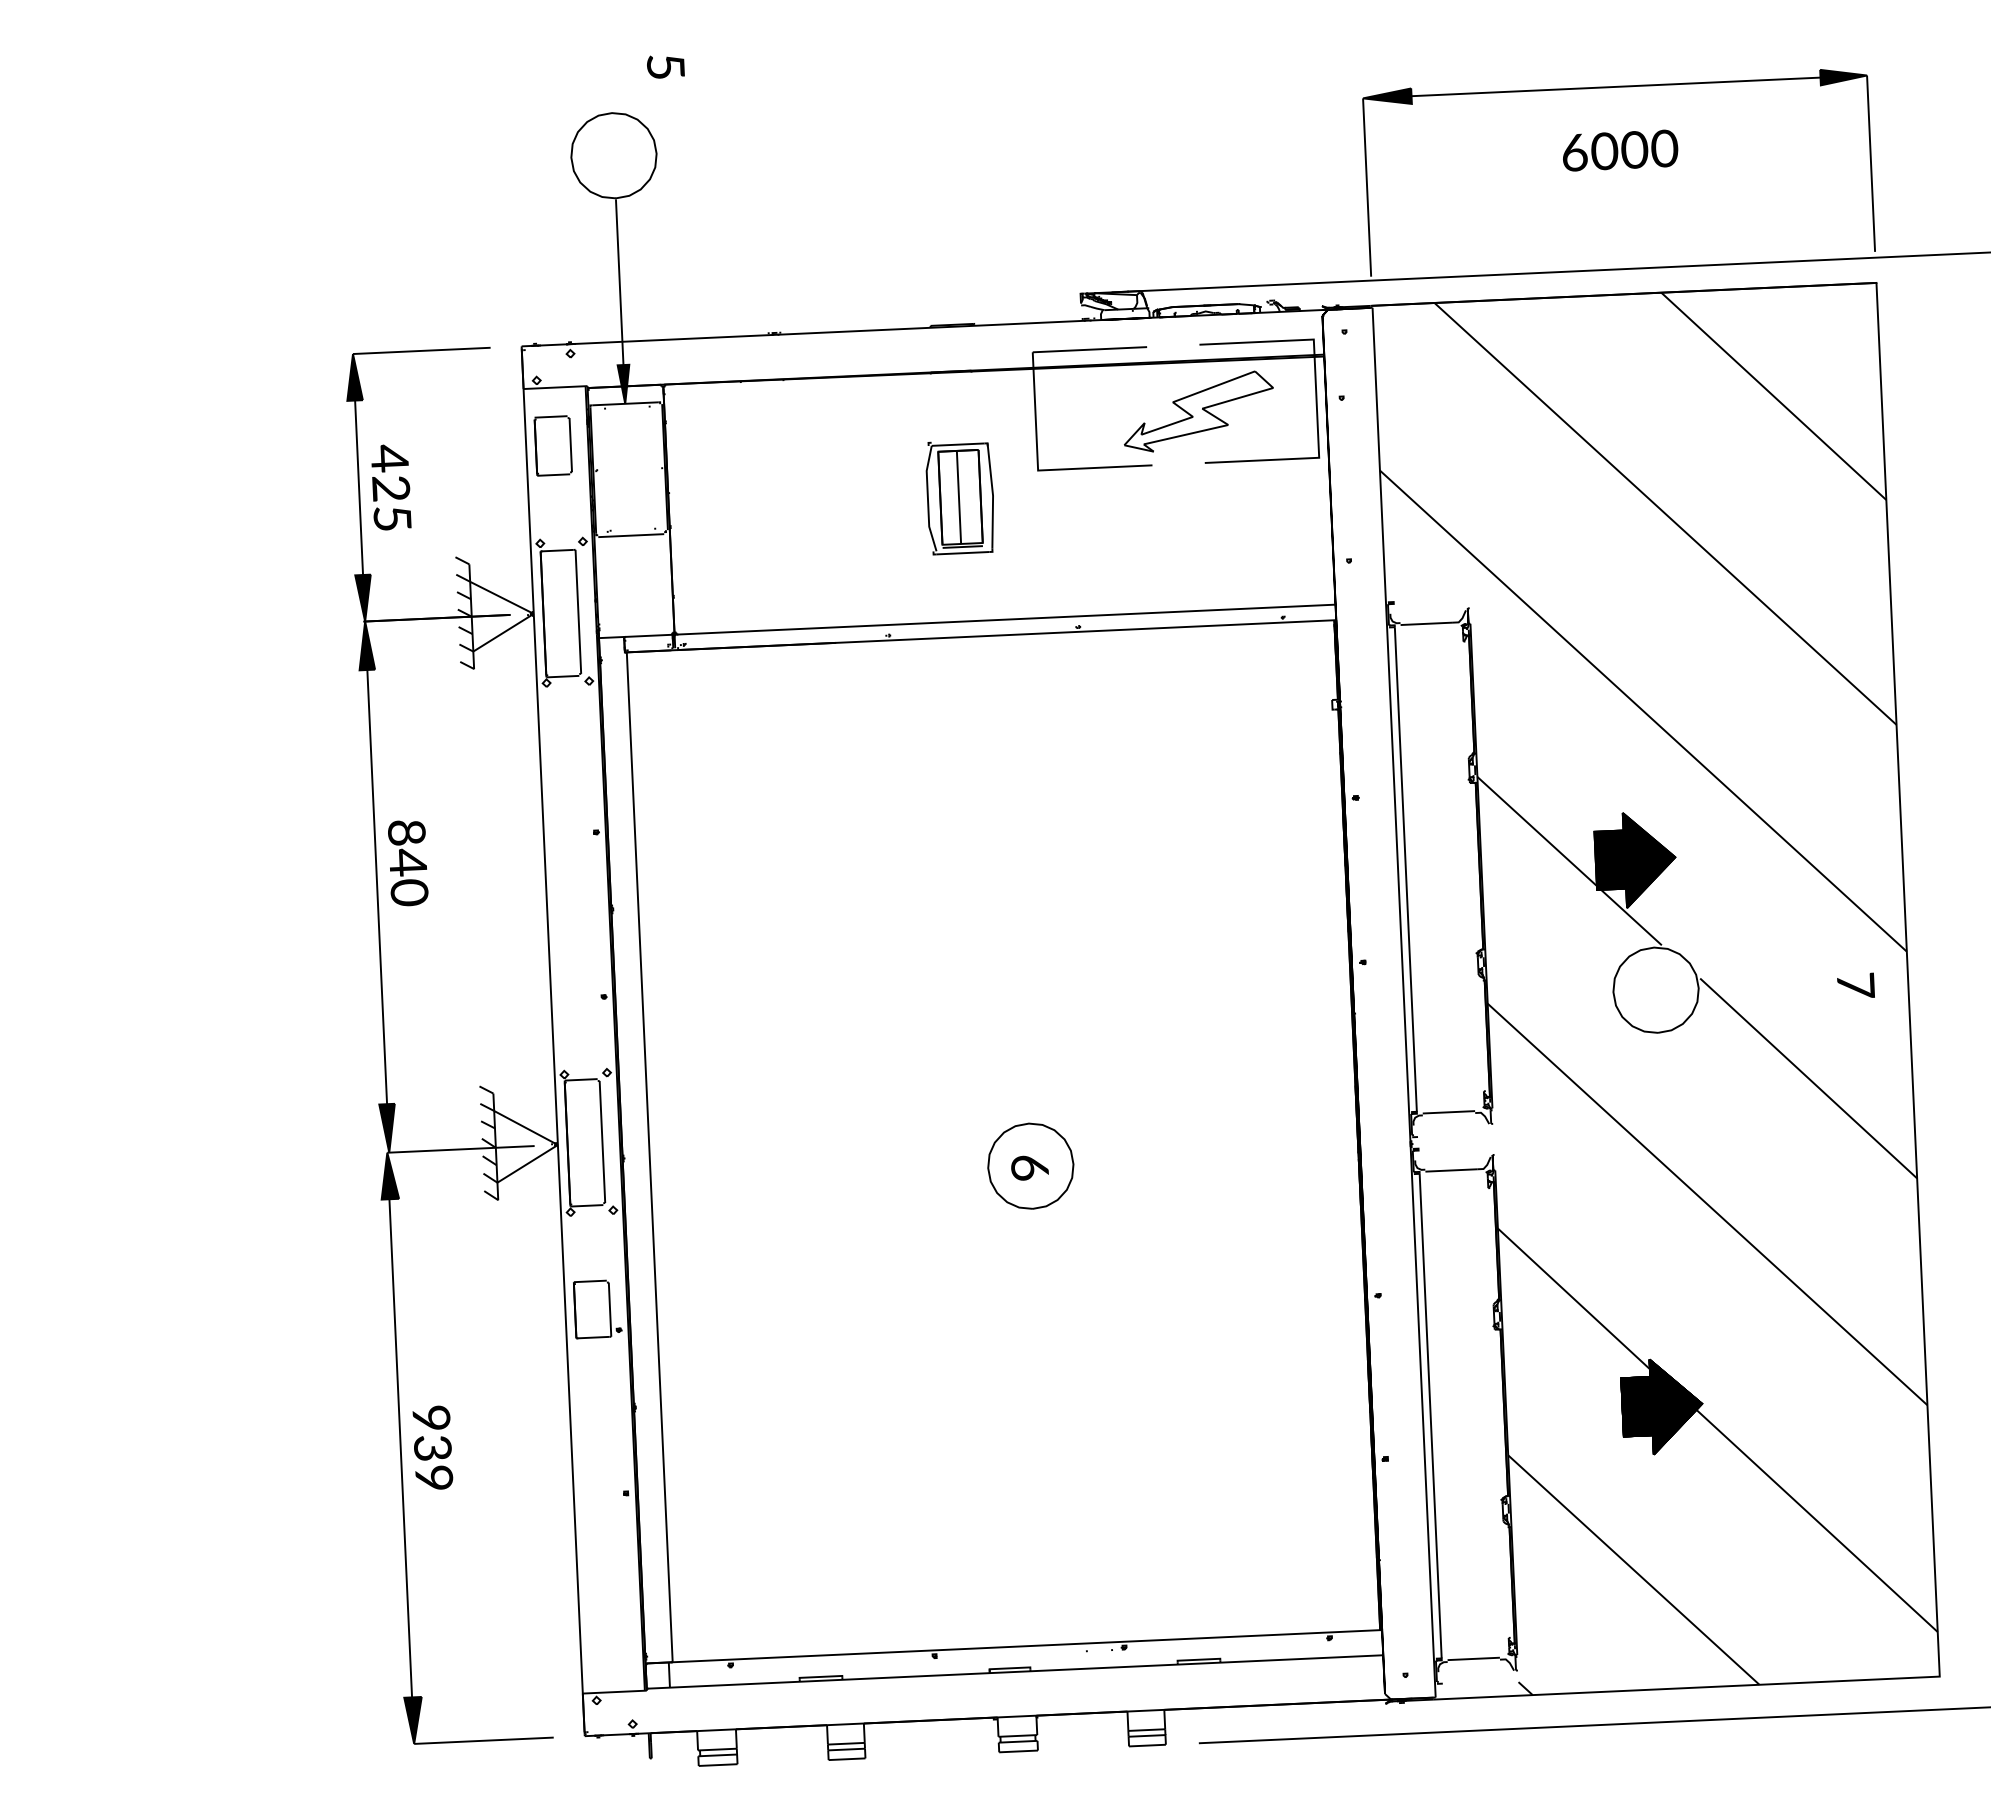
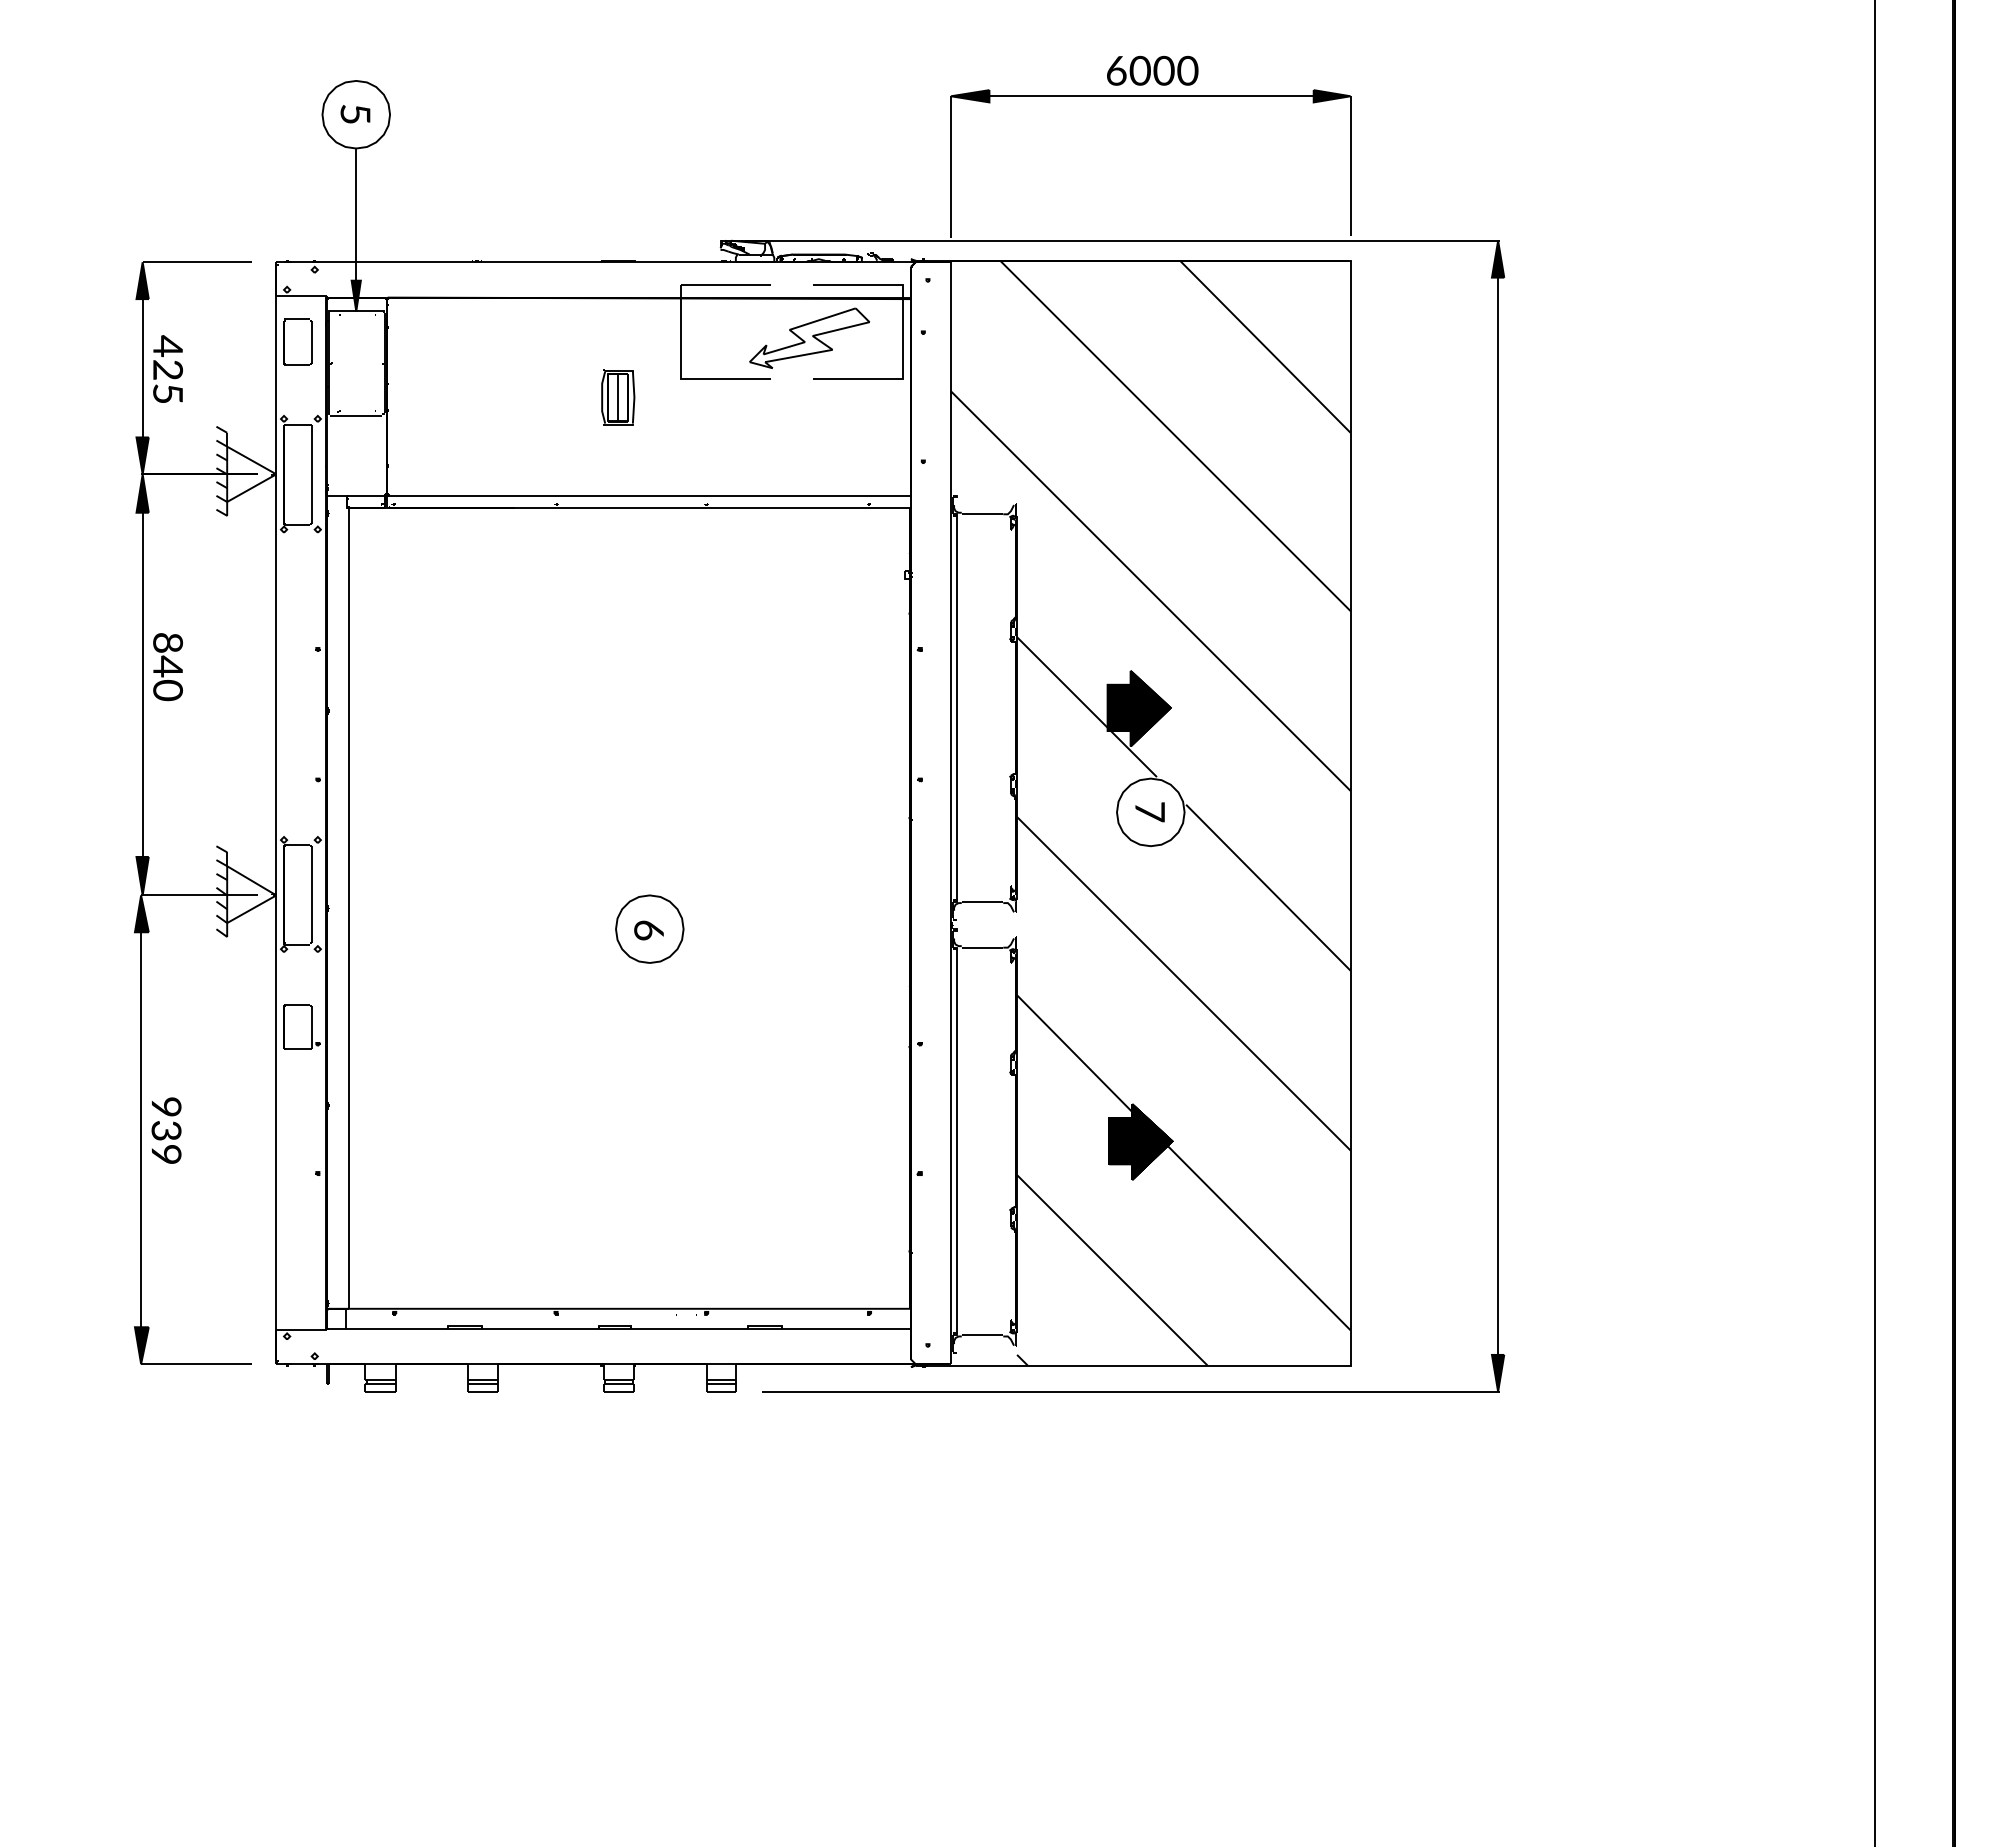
text: (665, 67) -> (355, 114), moved
text: (1620, 150) -> (1152, 70), moved
part: (960, 497) -> (618, 397), size x0.62
text: (1855, 986) -> (1149, 812), moved

